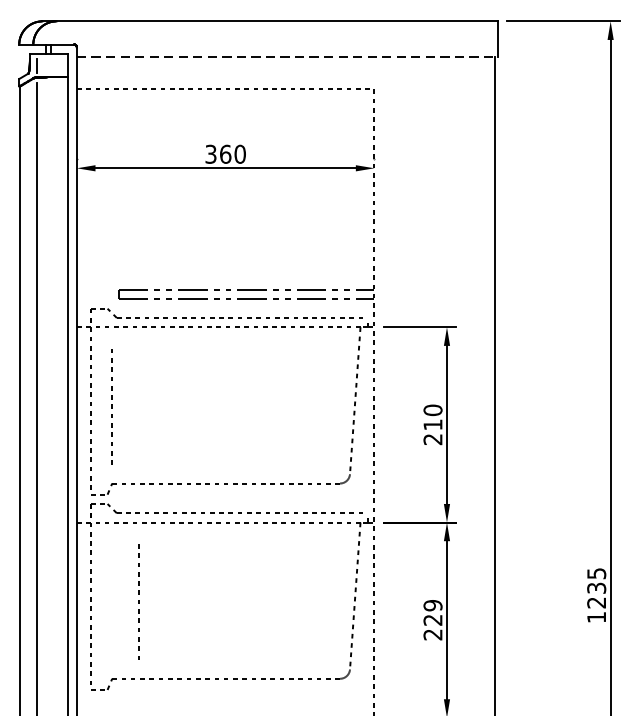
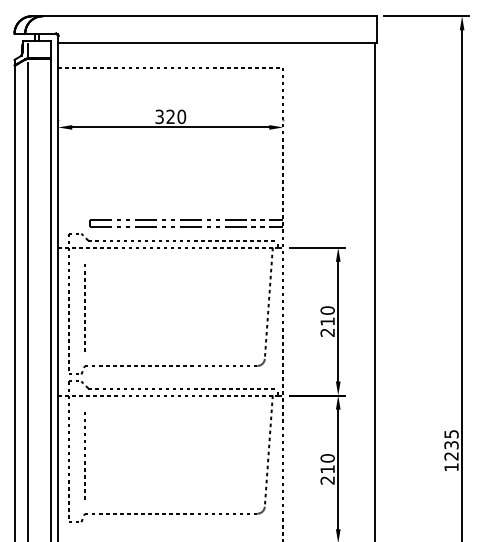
line: (288, 57) -> (218, 43), dashed -> solid
text: (225, 153) -> (170, 116), 360 -> 320
line: (138, 601) -> (84, 455), moved
text: (432, 612) -> (327, 463), 229 -> 210

